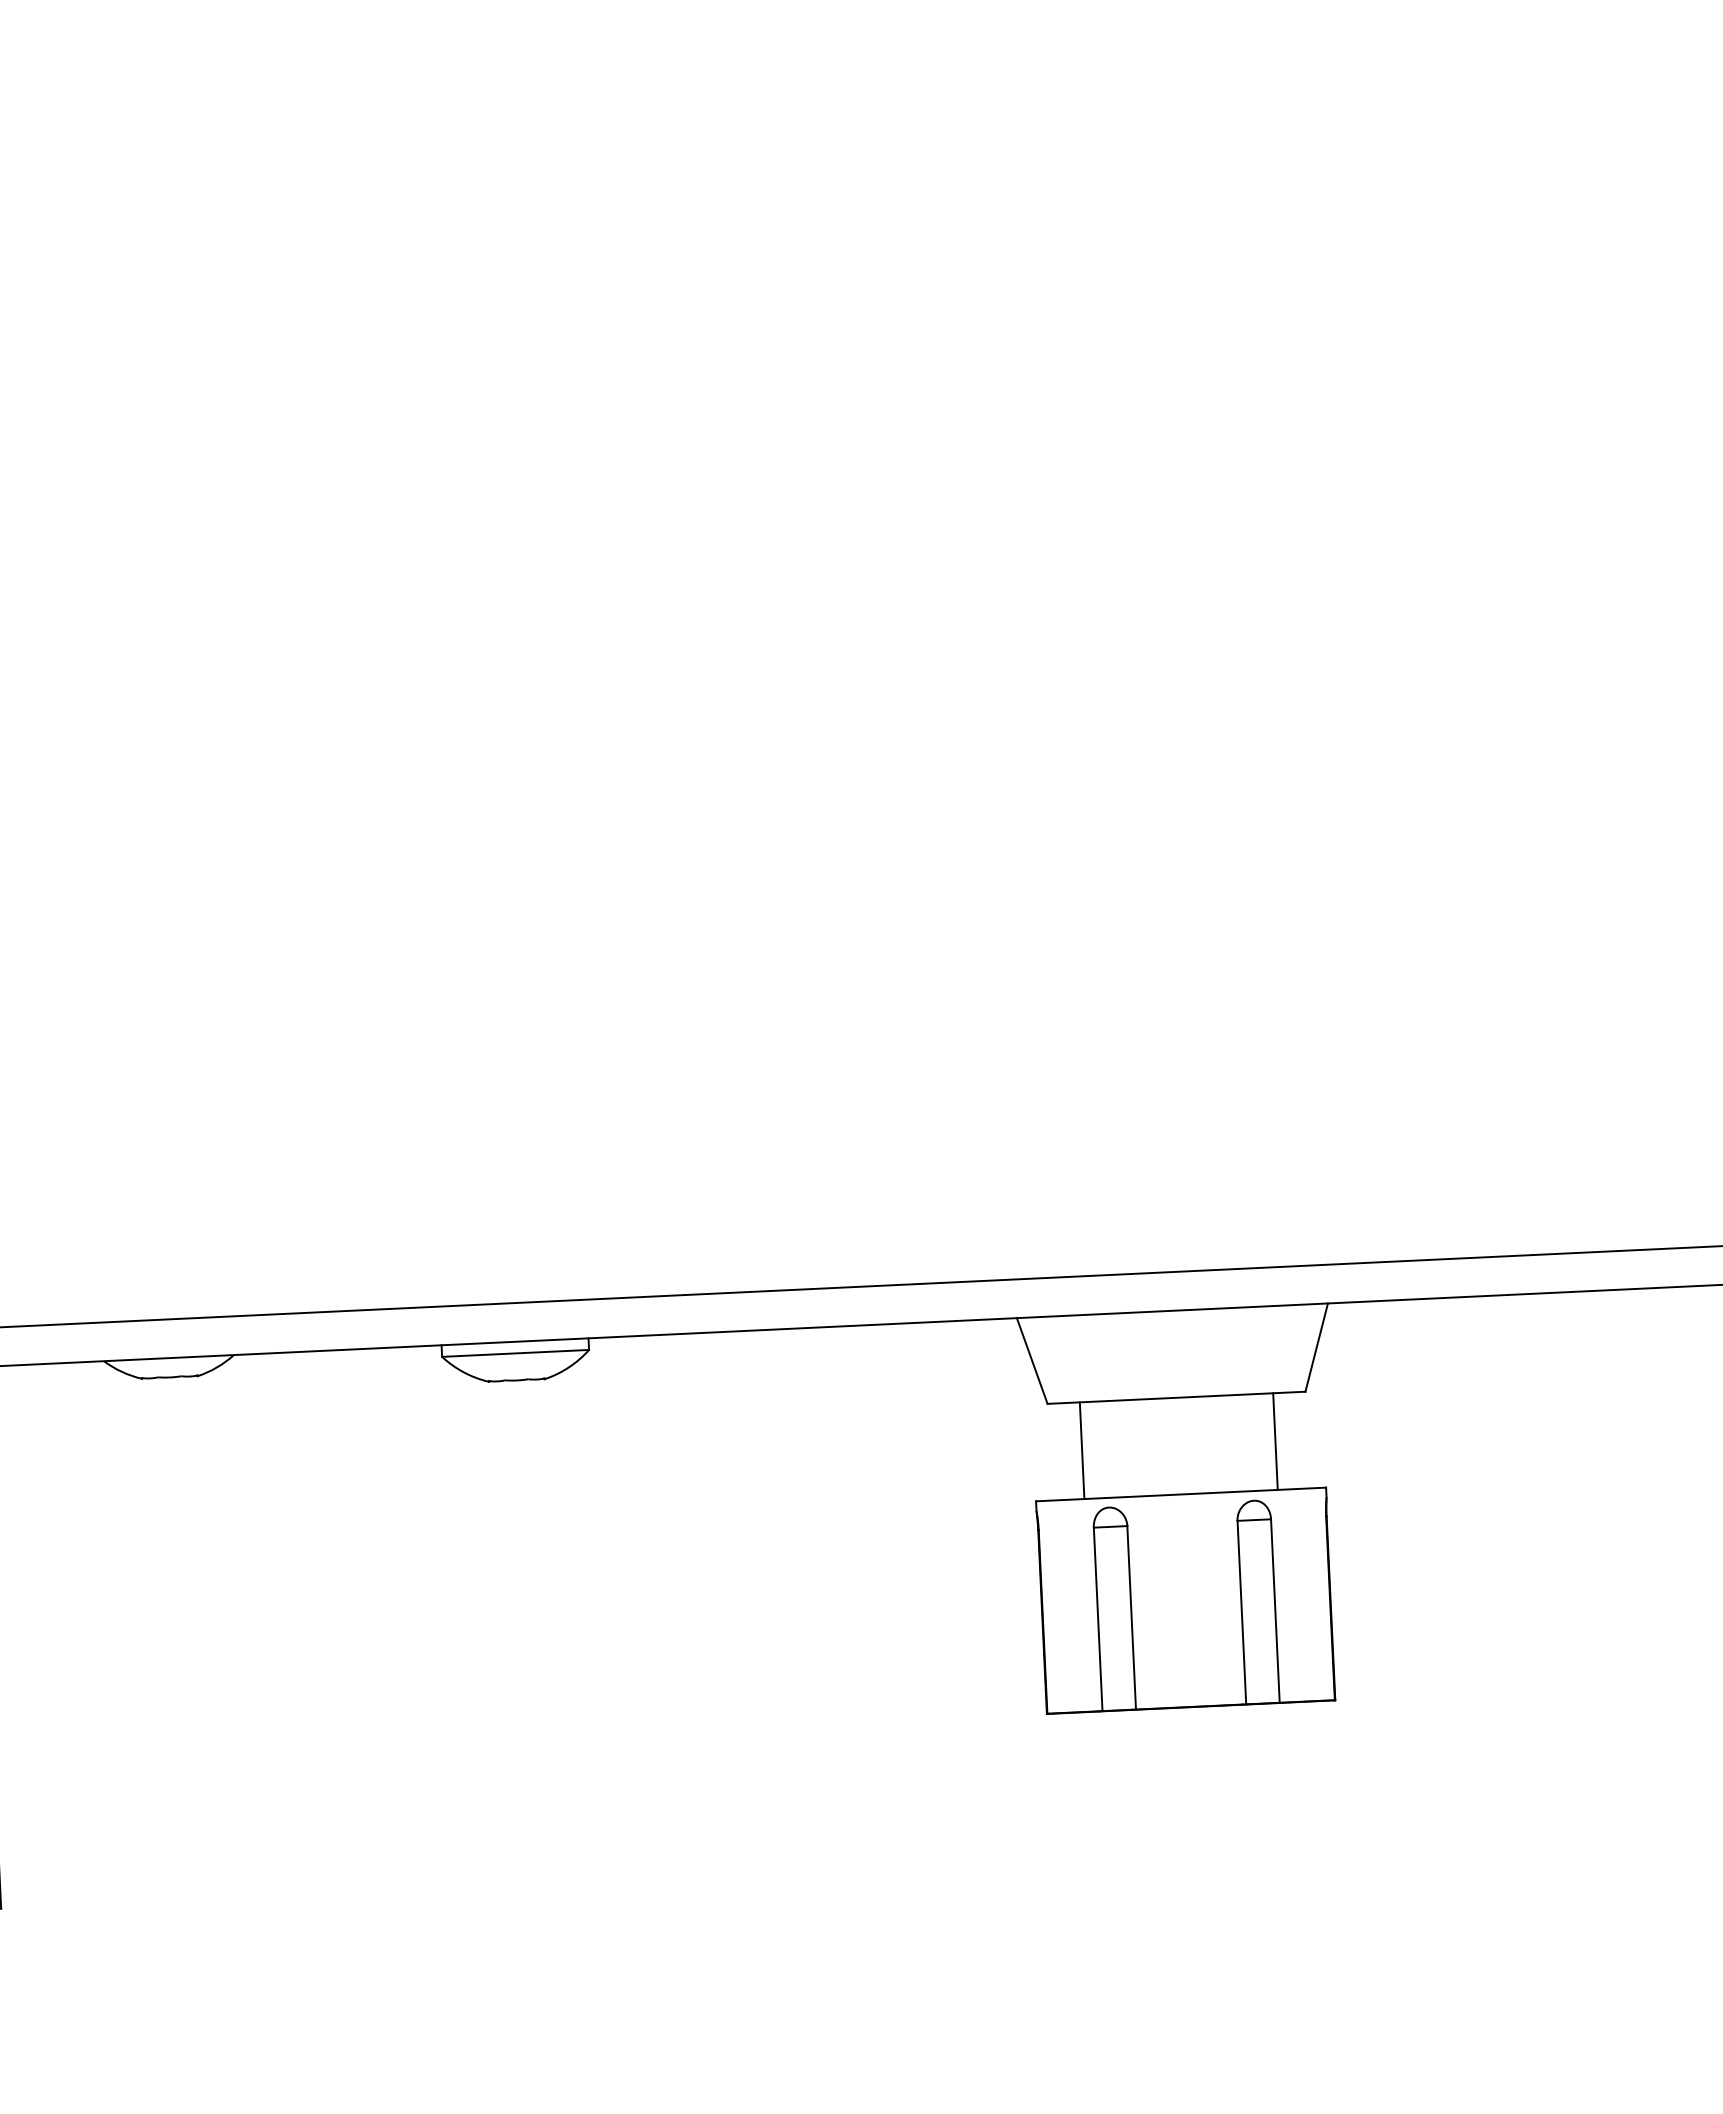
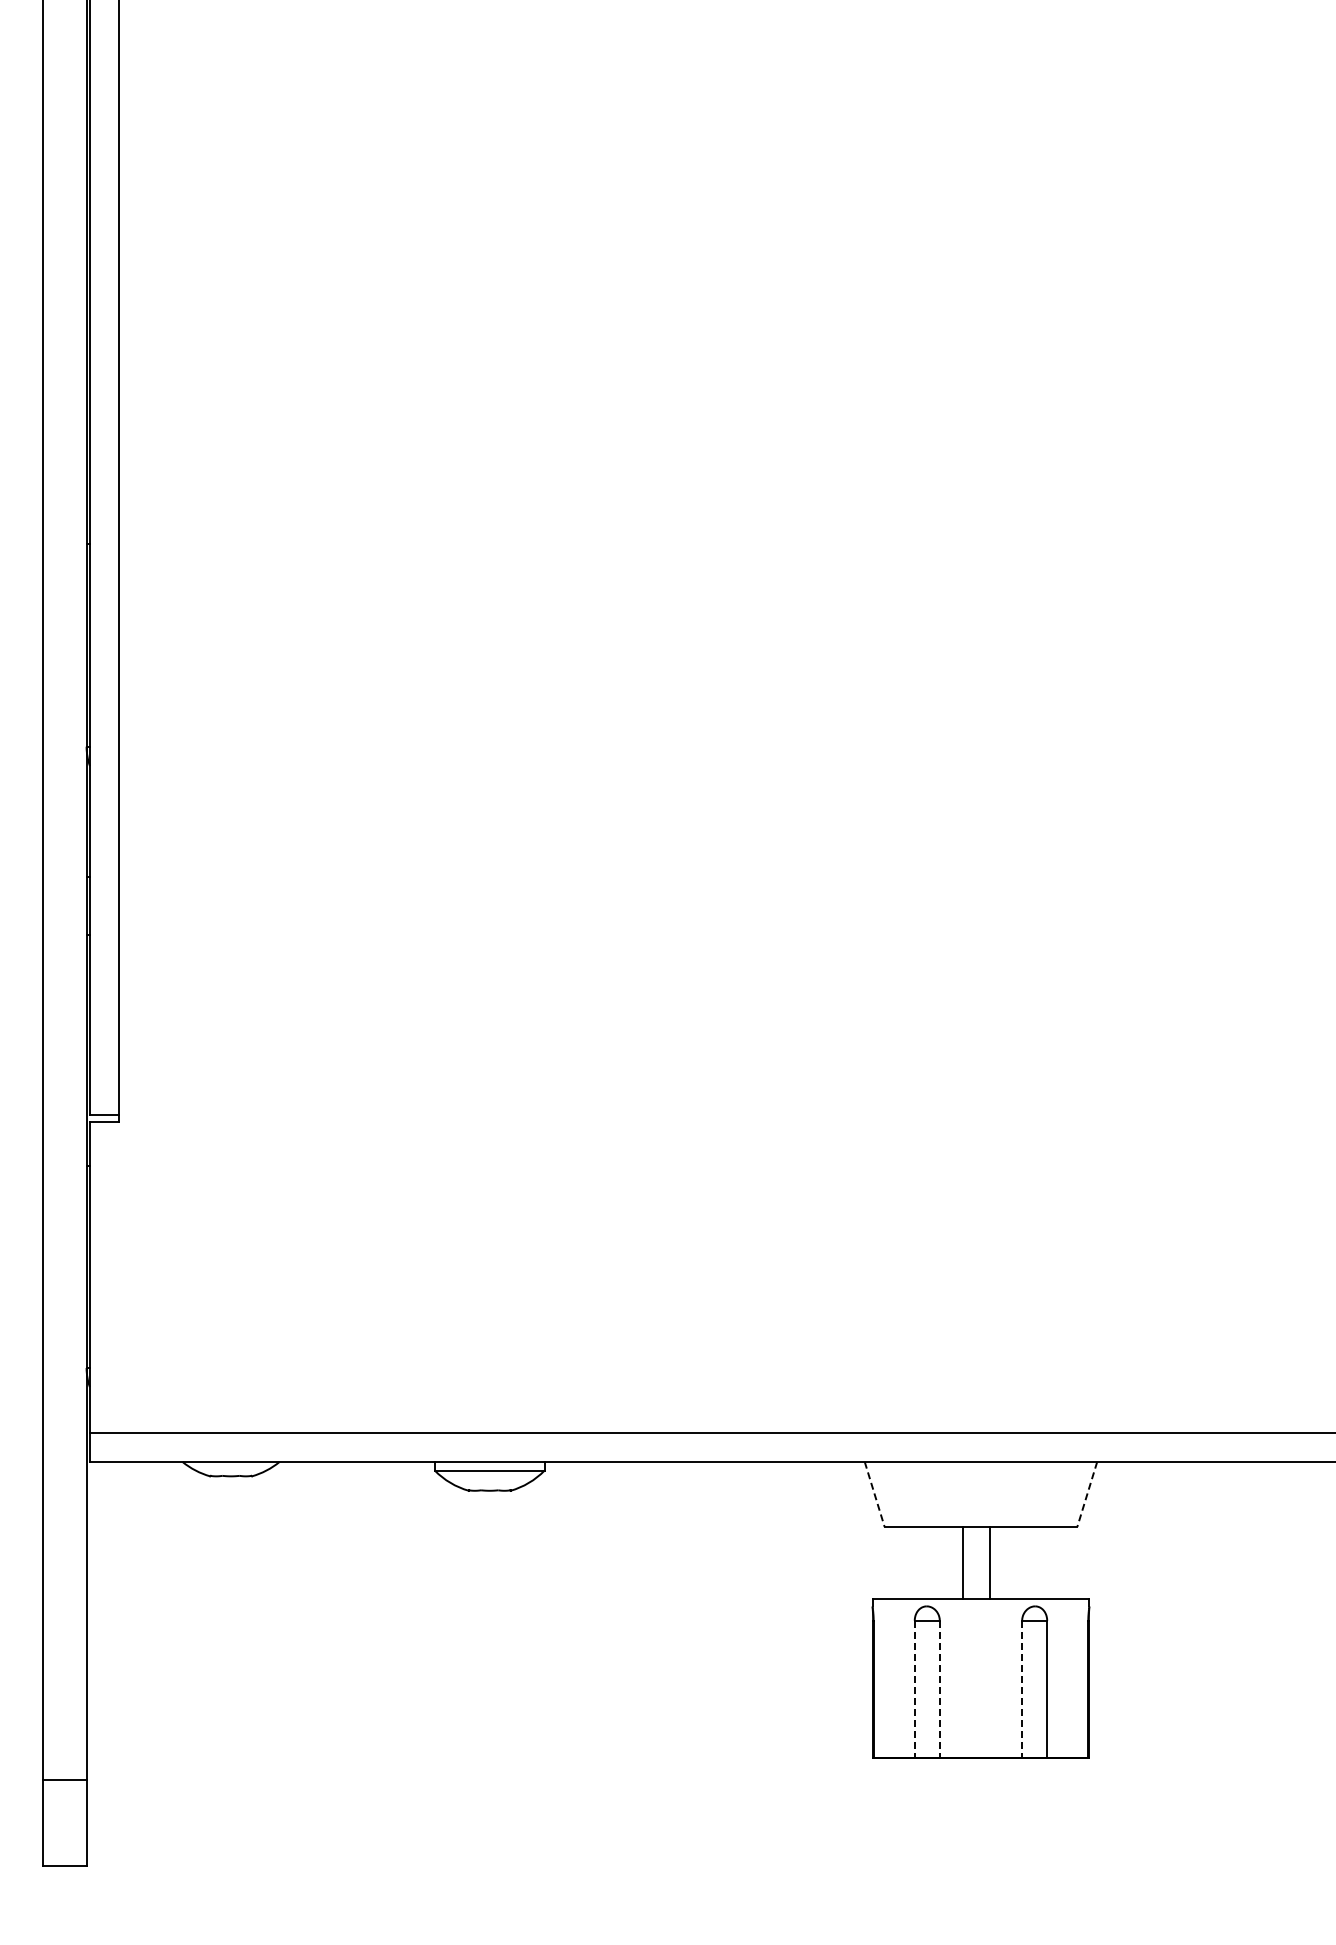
line: (1317, 1347) -> (1087, 1494), solid -> dashed
line: (1031, 1361) -> (874, 1494), solid -> dashed
line: (1275, 1440) -> (990, 1562), moved
line: (1081, 1449) -> (962, 1562), moved
line: (1242, 1612) -> (1022, 1689), solid -> dashed
line: (1131, 1617) -> (939, 1689), solid -> dashed
line: (1097, 1619) -> (914, 1689), solid -> dashed

